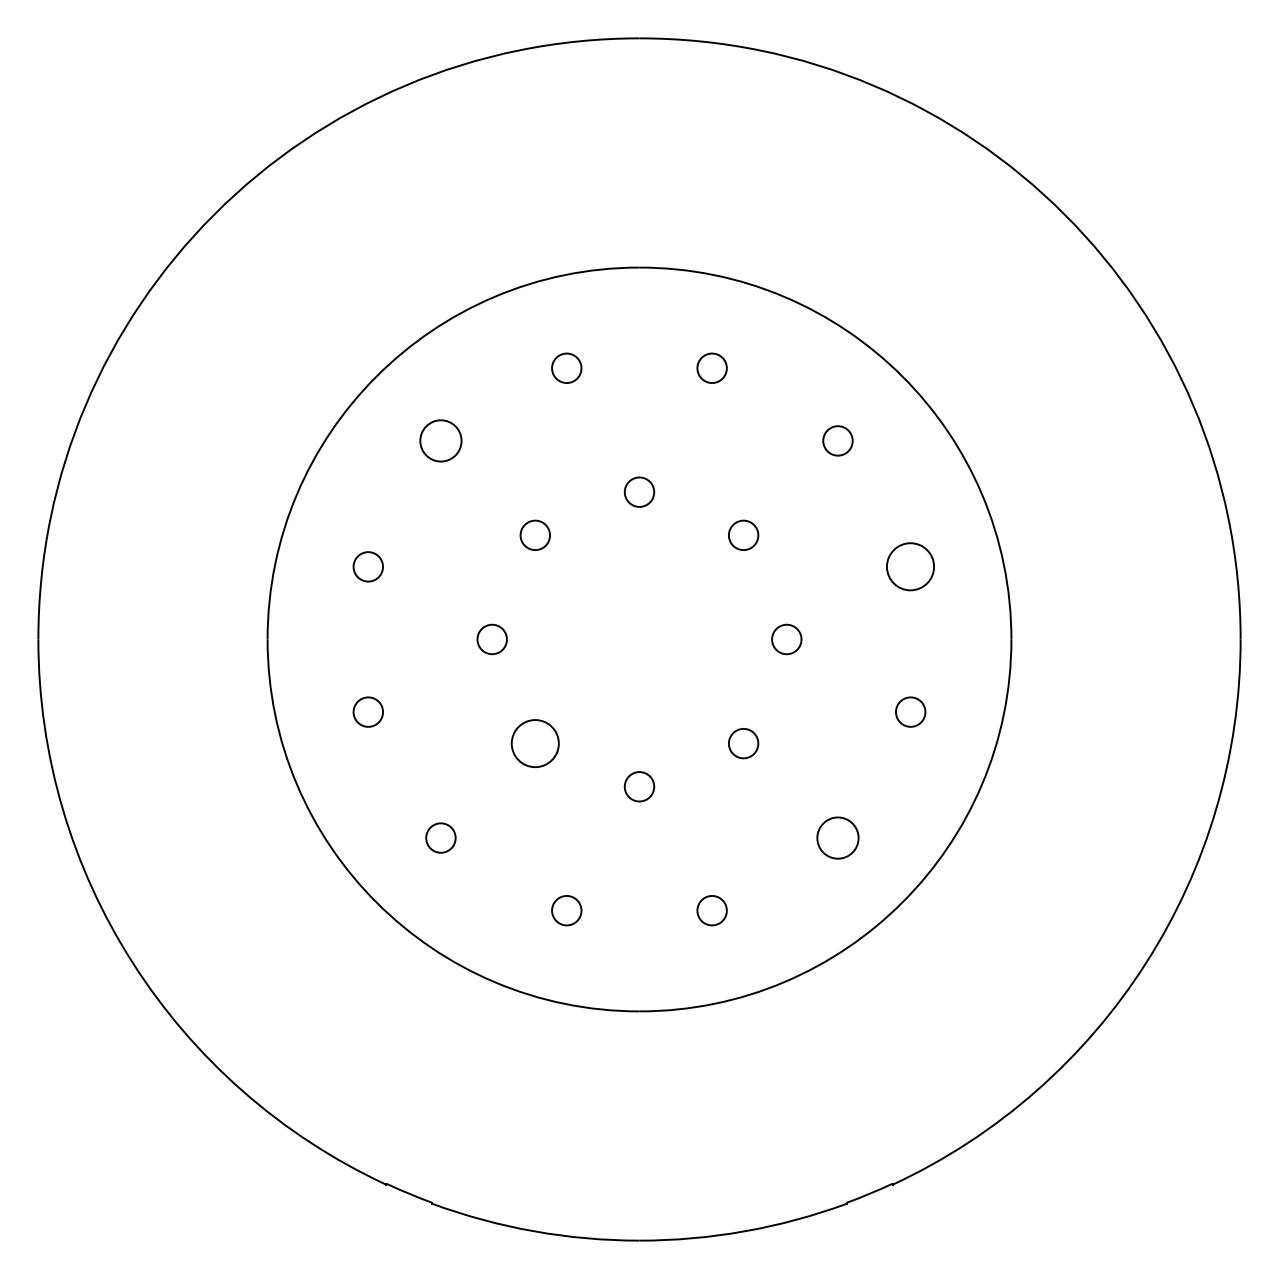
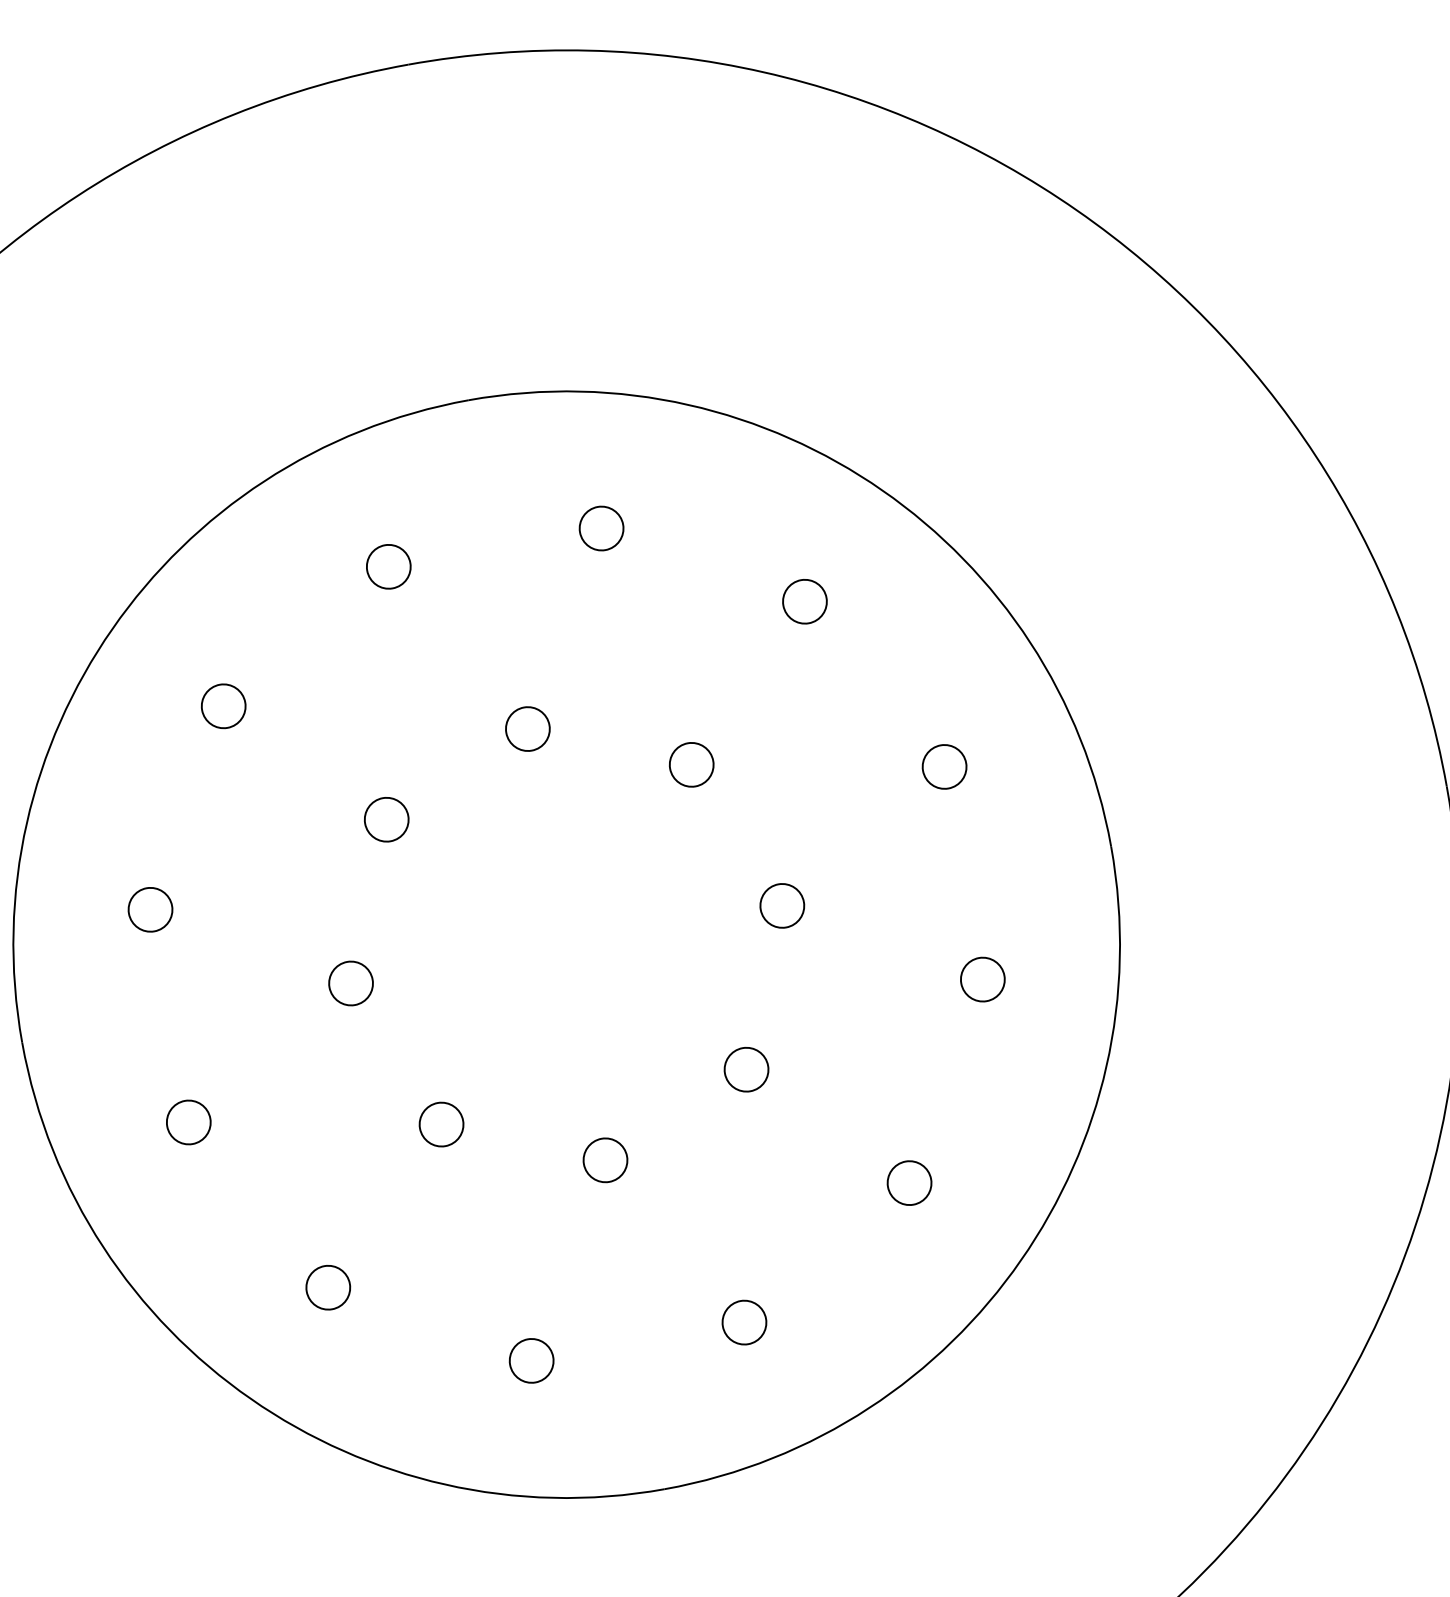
circle: (440, 440) -> (222, 705), size x0.71
circle: (910, 566) -> (944, 766), size x0.62
circle: (535, 743) -> (441, 1124), size x0.62
circle: (837, 837) -> (908, 1182), size x0.71

